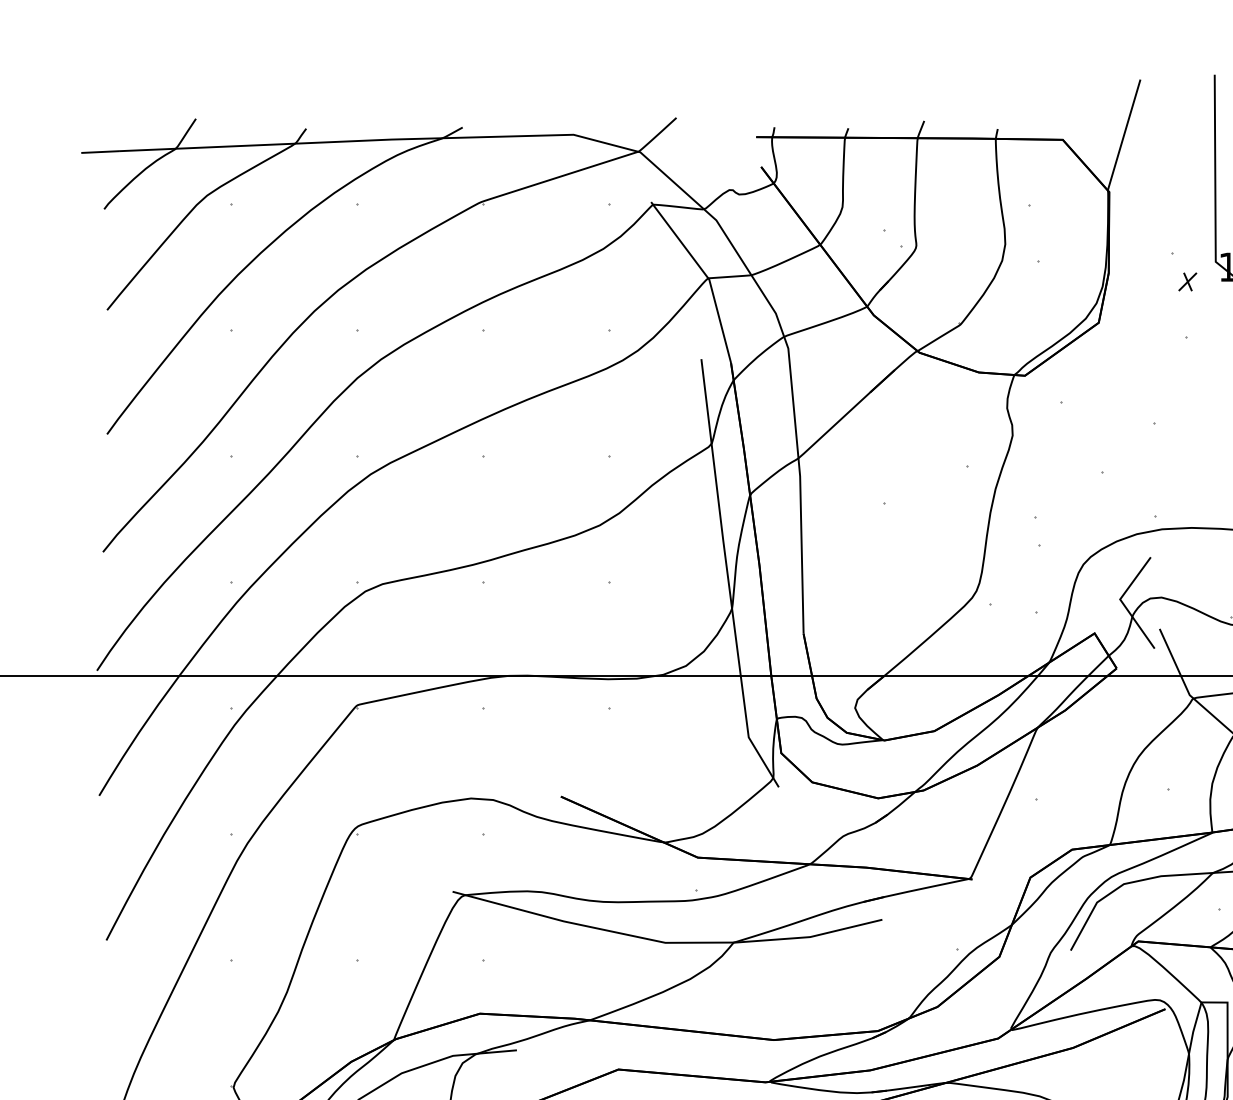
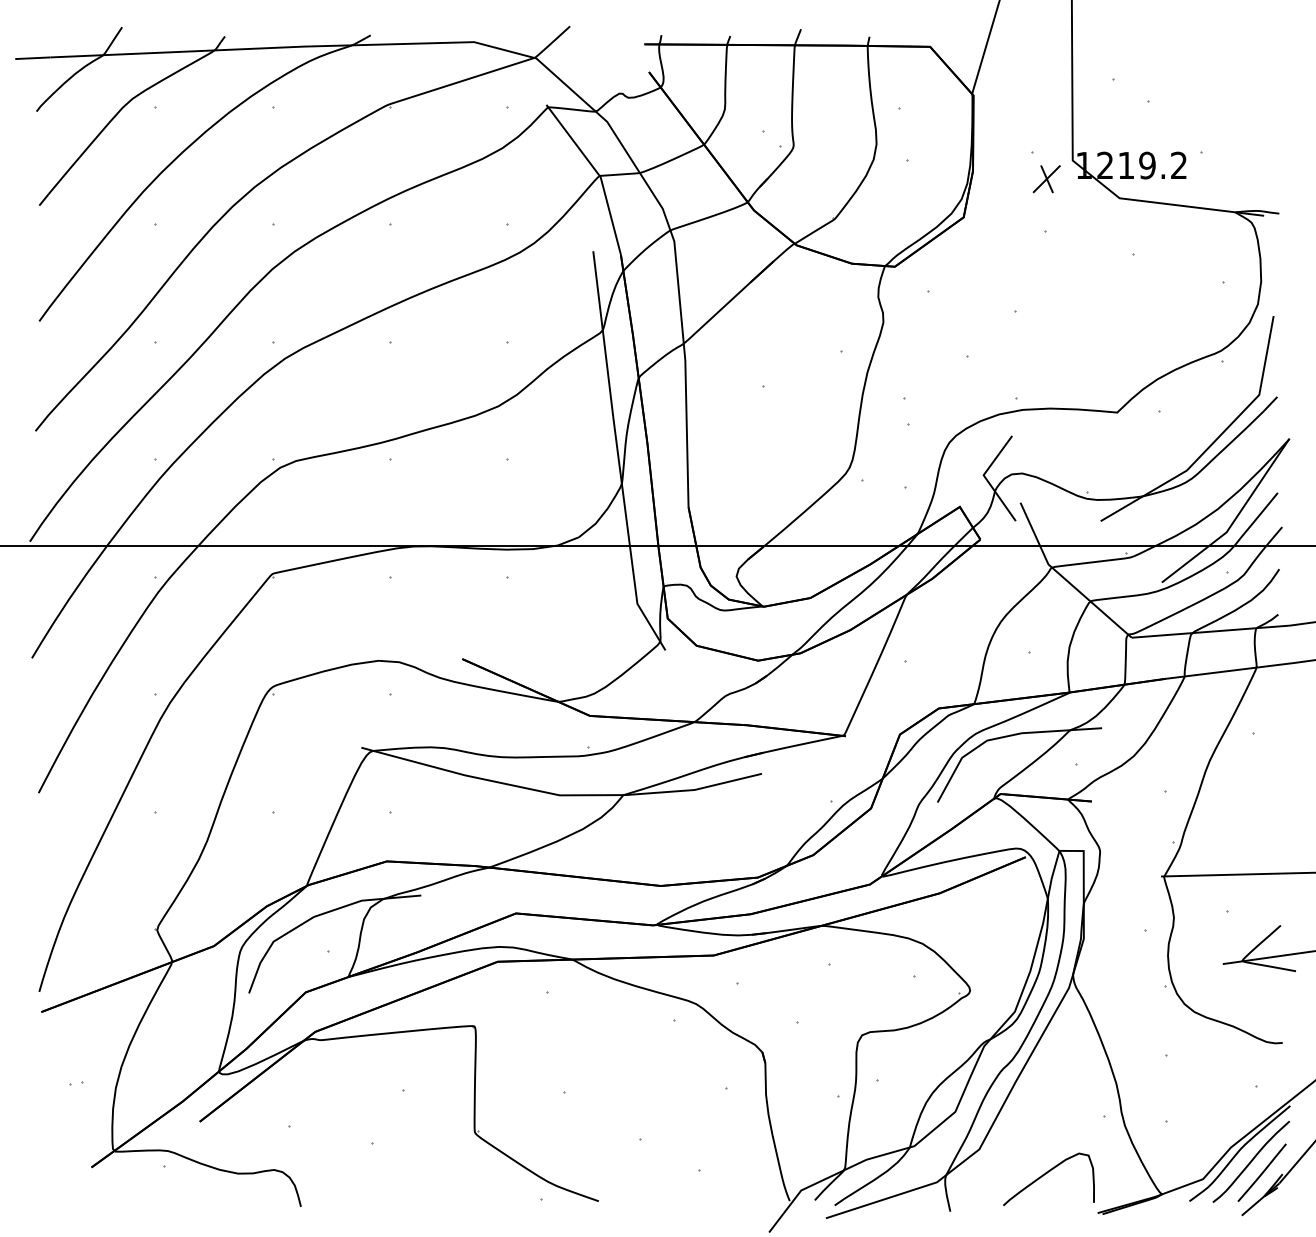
part: (1187, 282) -> (1046, 179), size x1.67

